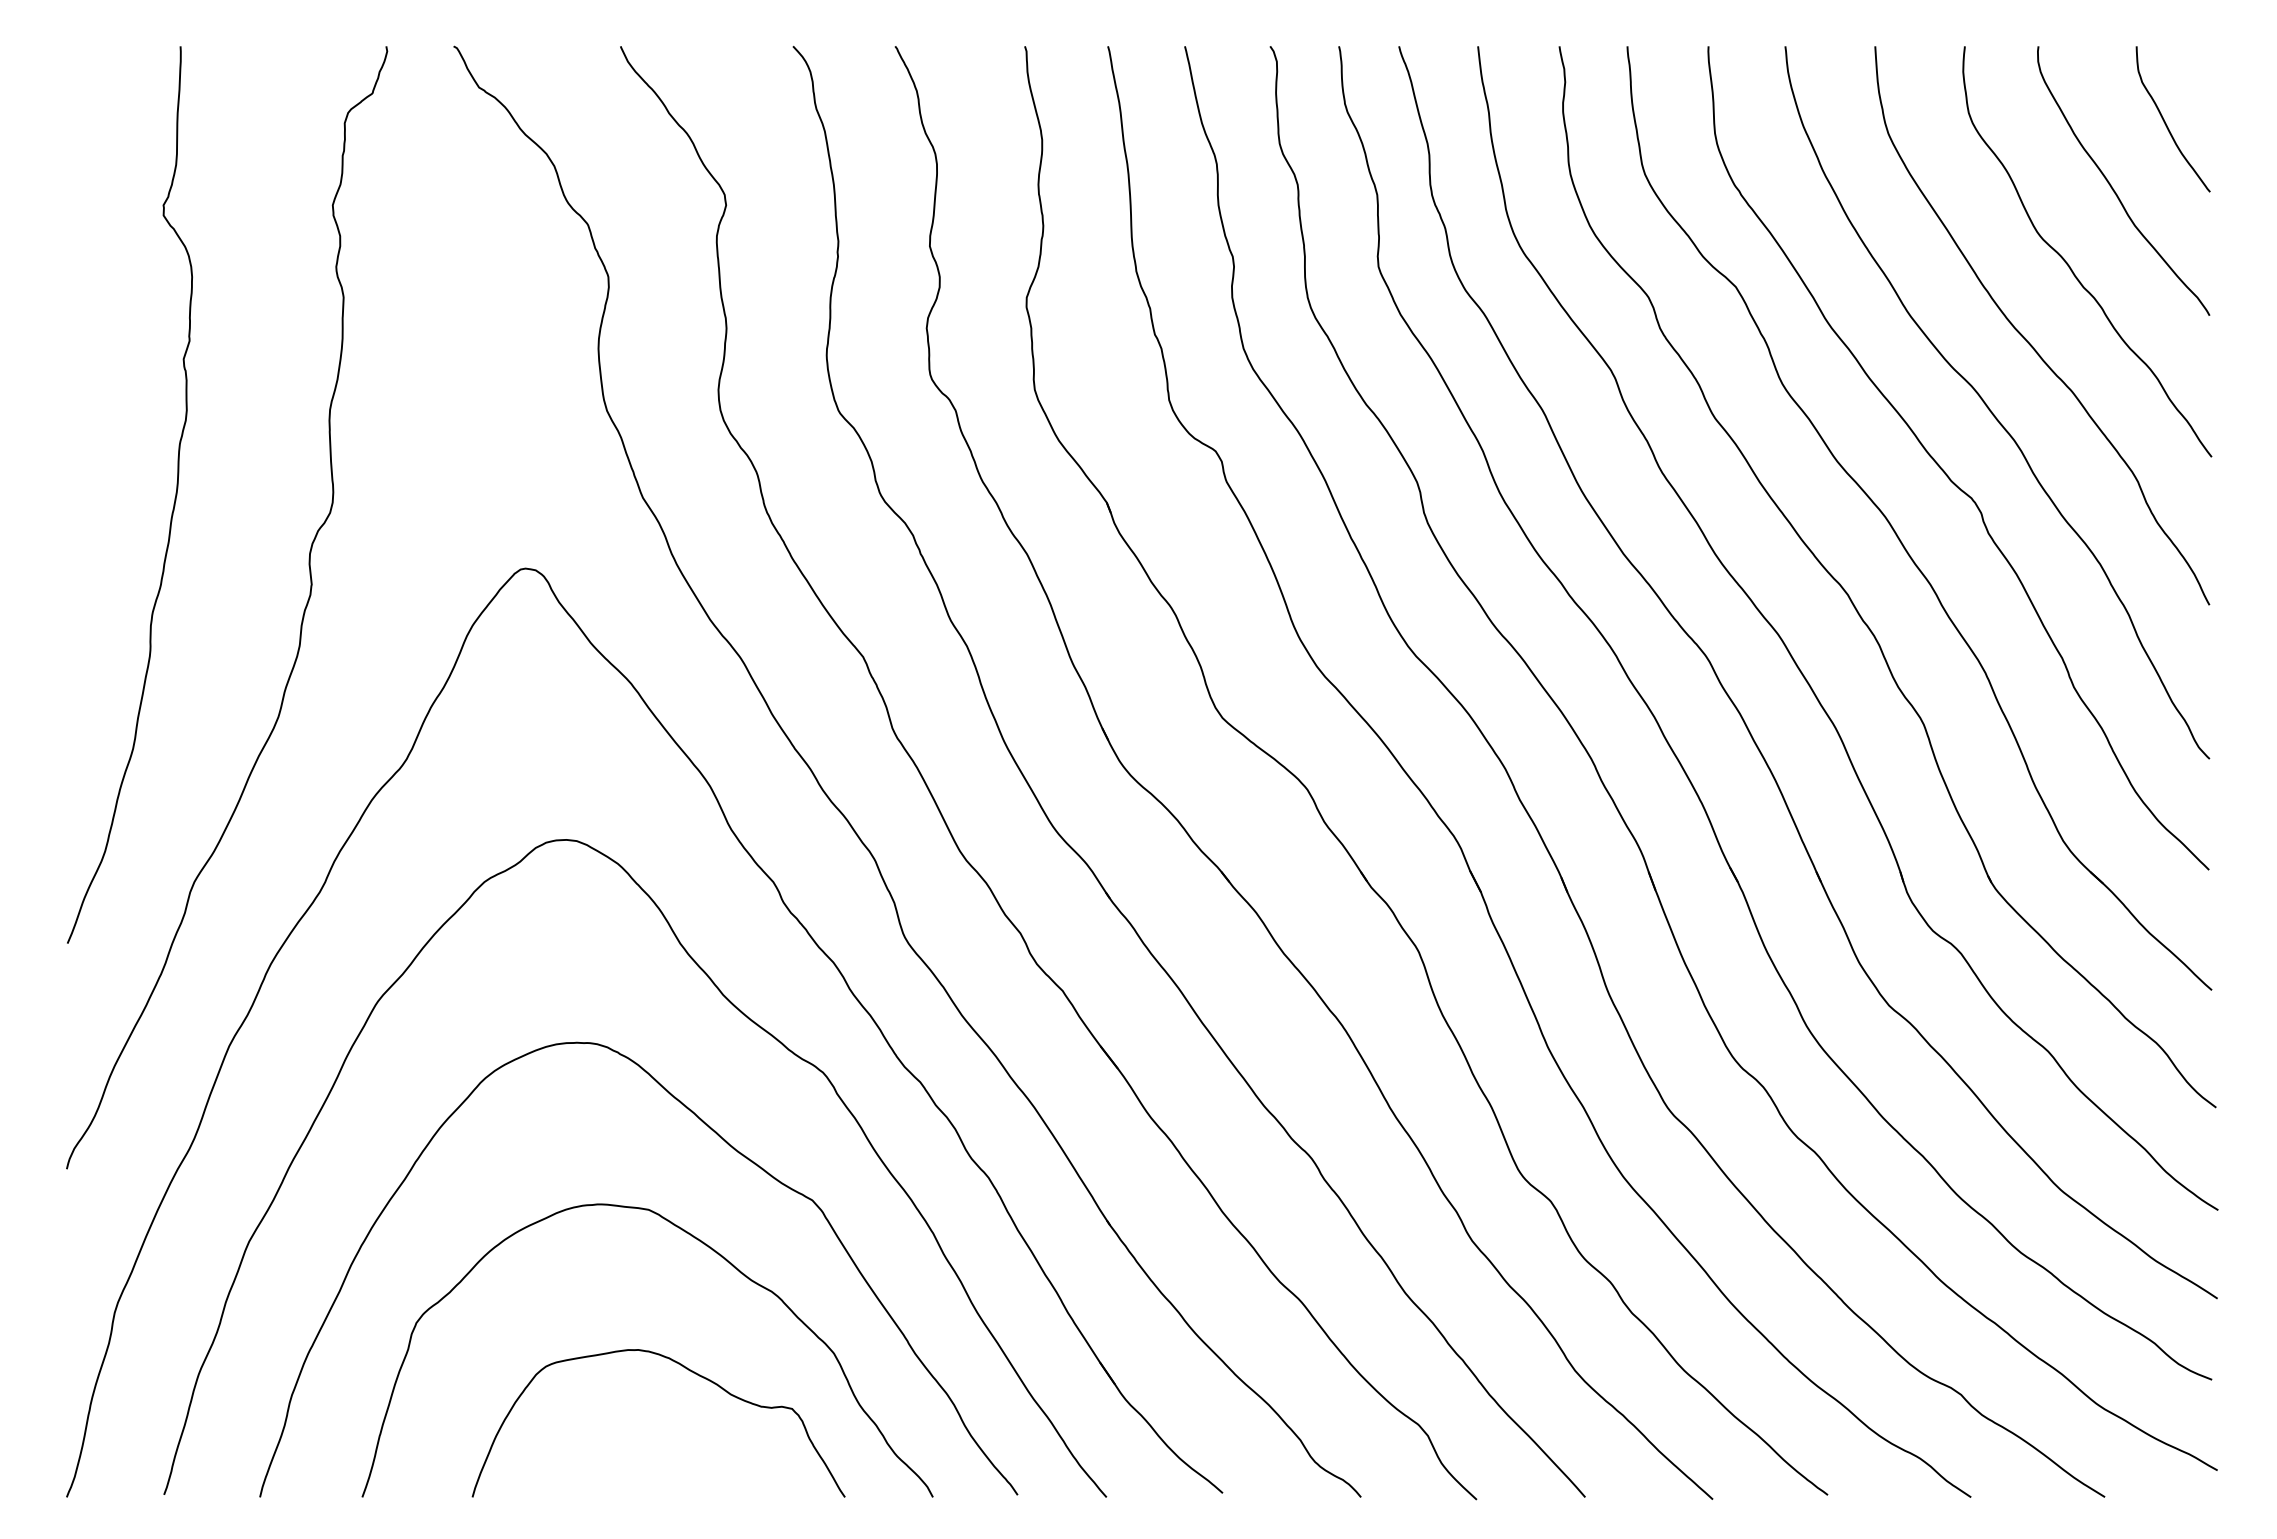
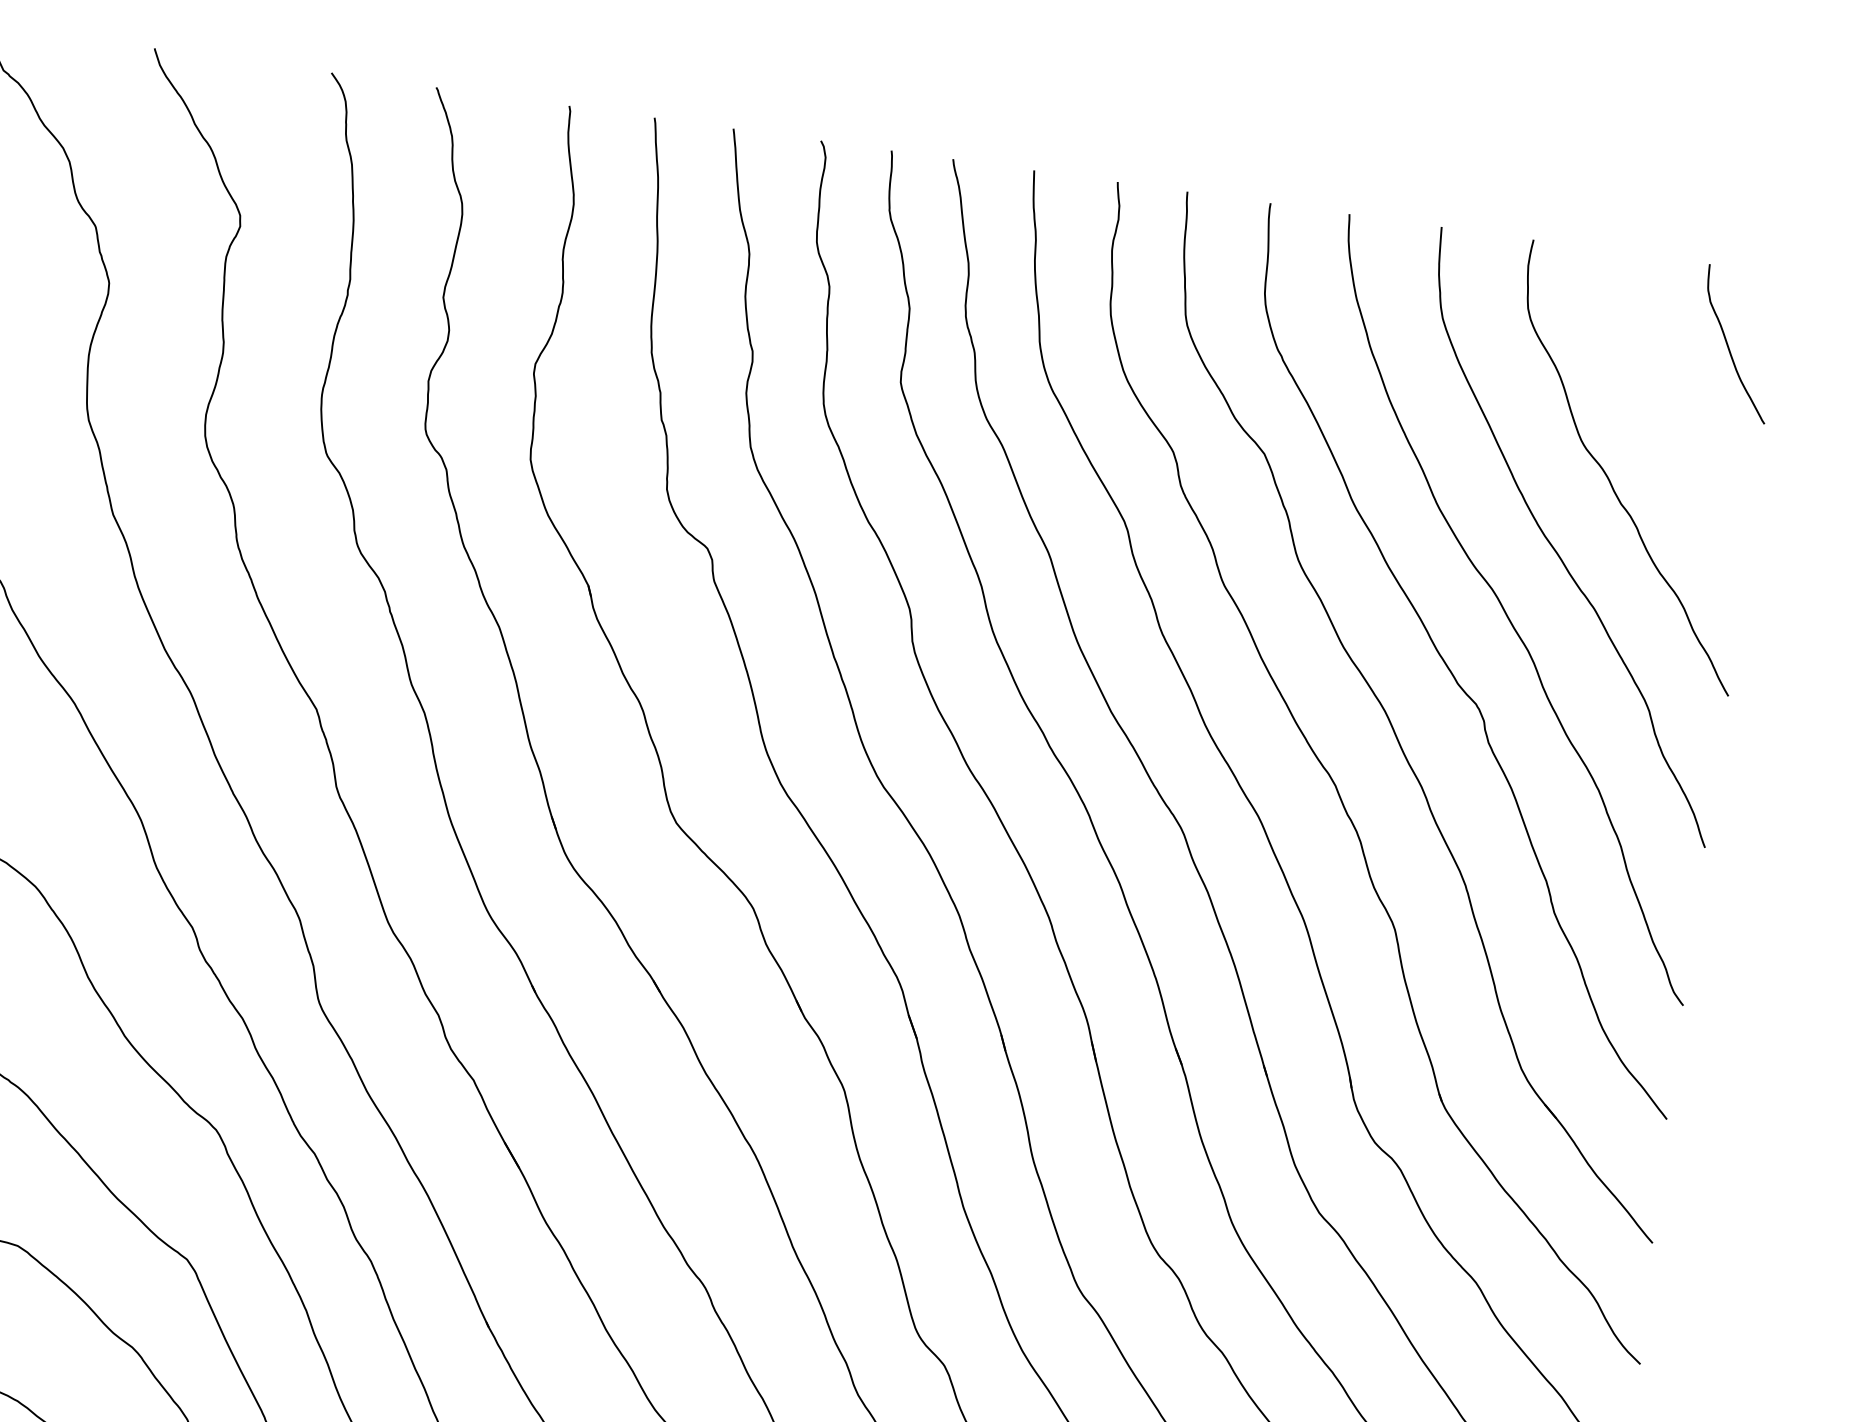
curve: (2112, 186) -> (1665, 404), removed

